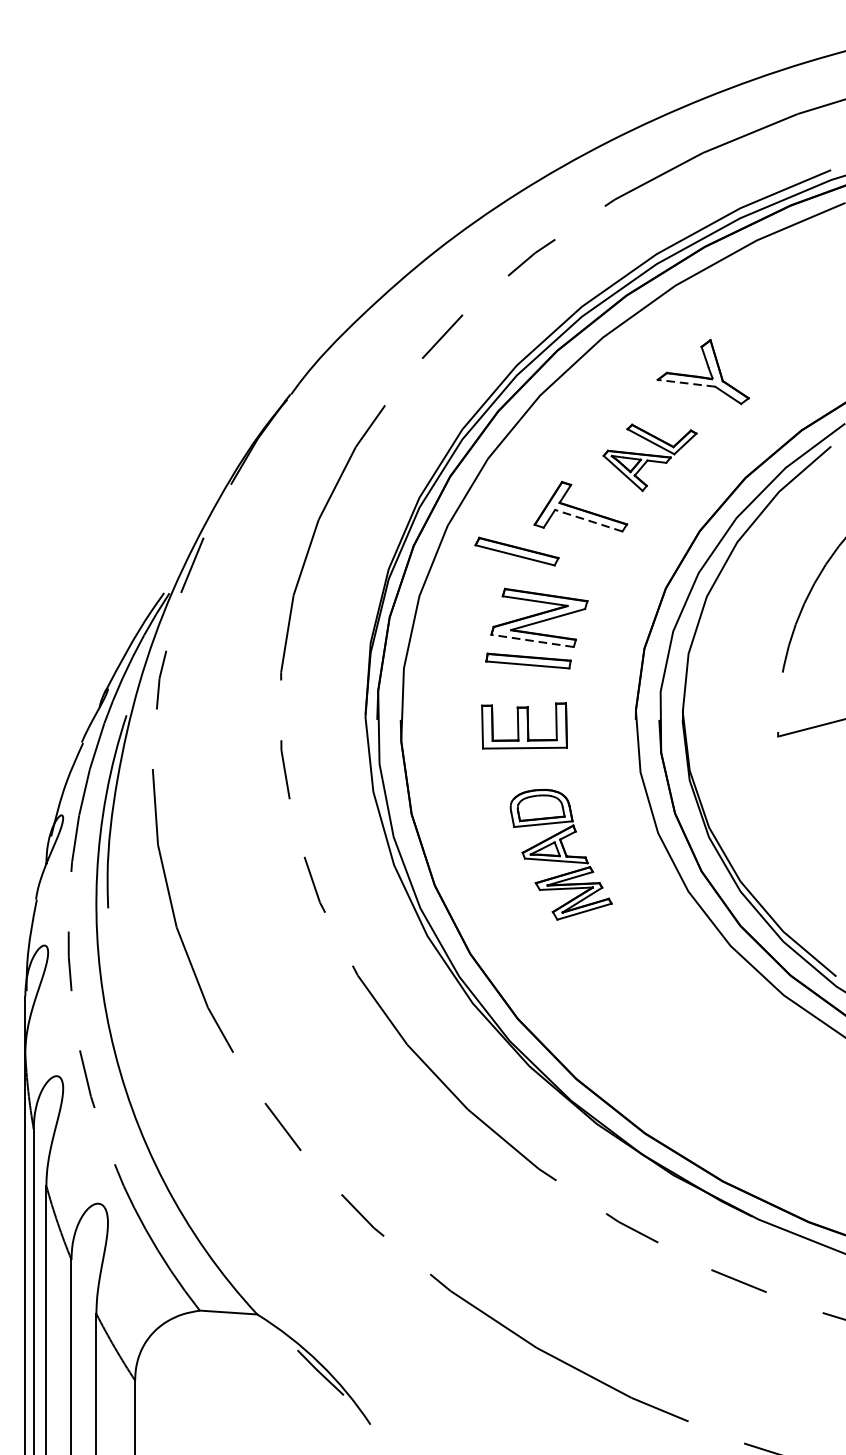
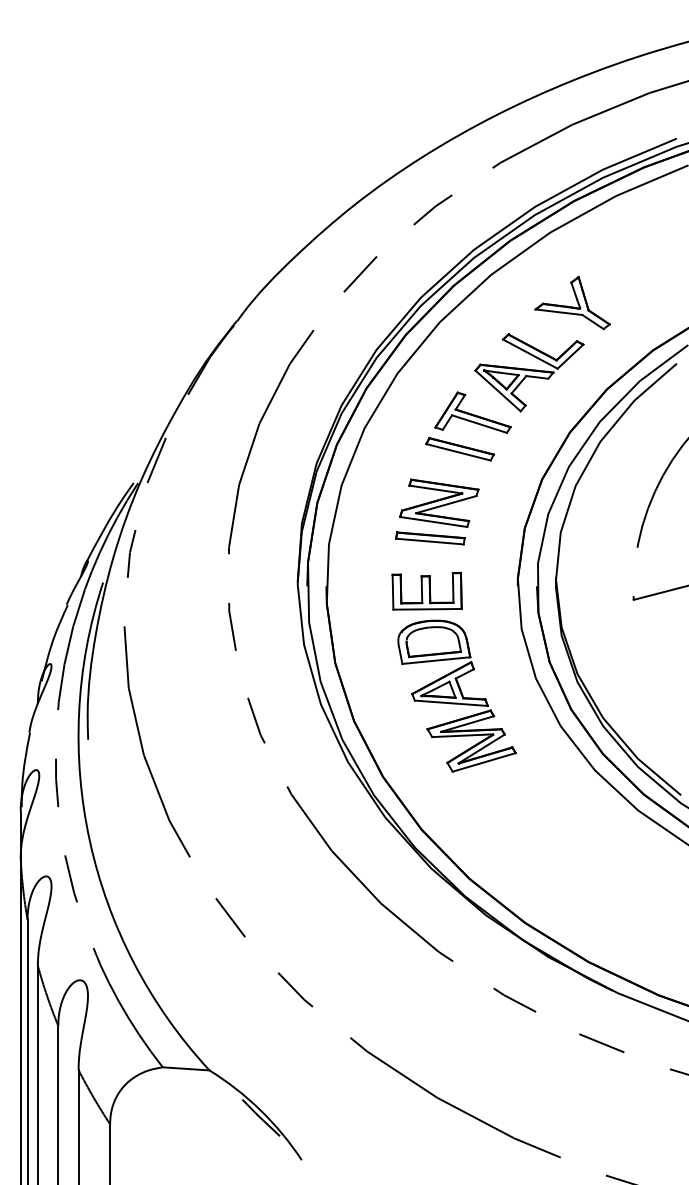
line: (685, 383) -> (558, 312), dashed -> solid
part: (650, 457) -> (529, 372), size x1.43
line: (588, 521) -> (479, 424), dashed -> solid
part: (516, 551) -> (459, 449), moved
line: (532, 640) -> (433, 521), dashed -> solid
part: (560, 853) -> (456, 695), size x1.43

